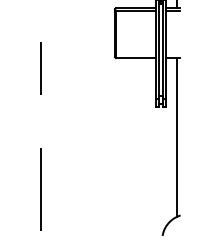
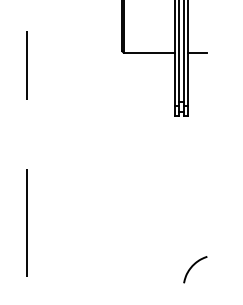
line: (177, 137) -> (203, 155), removed

